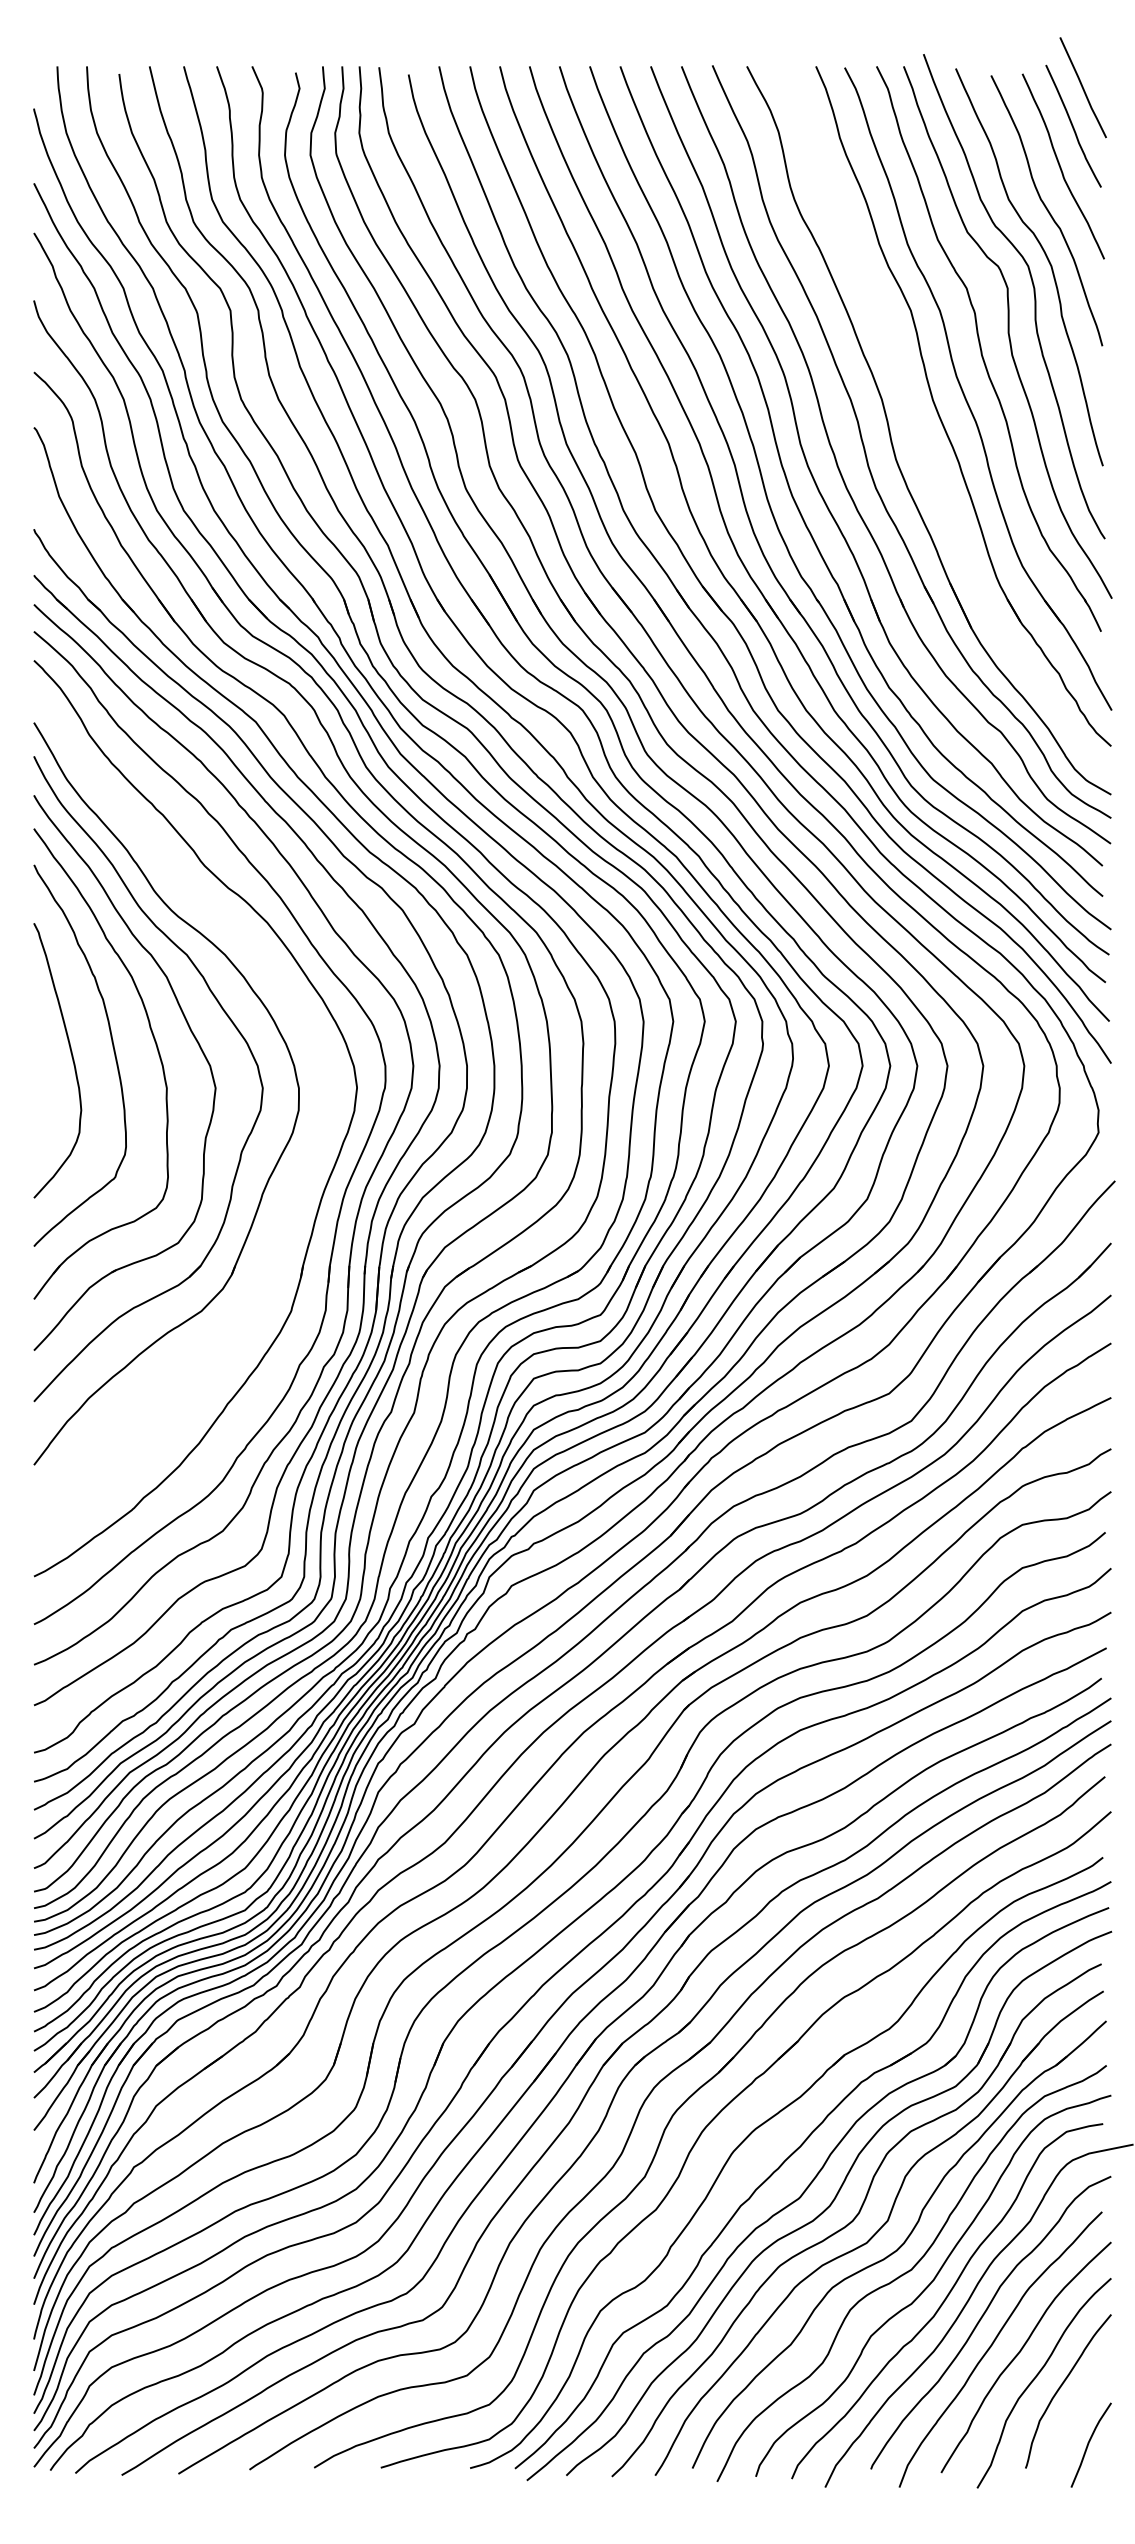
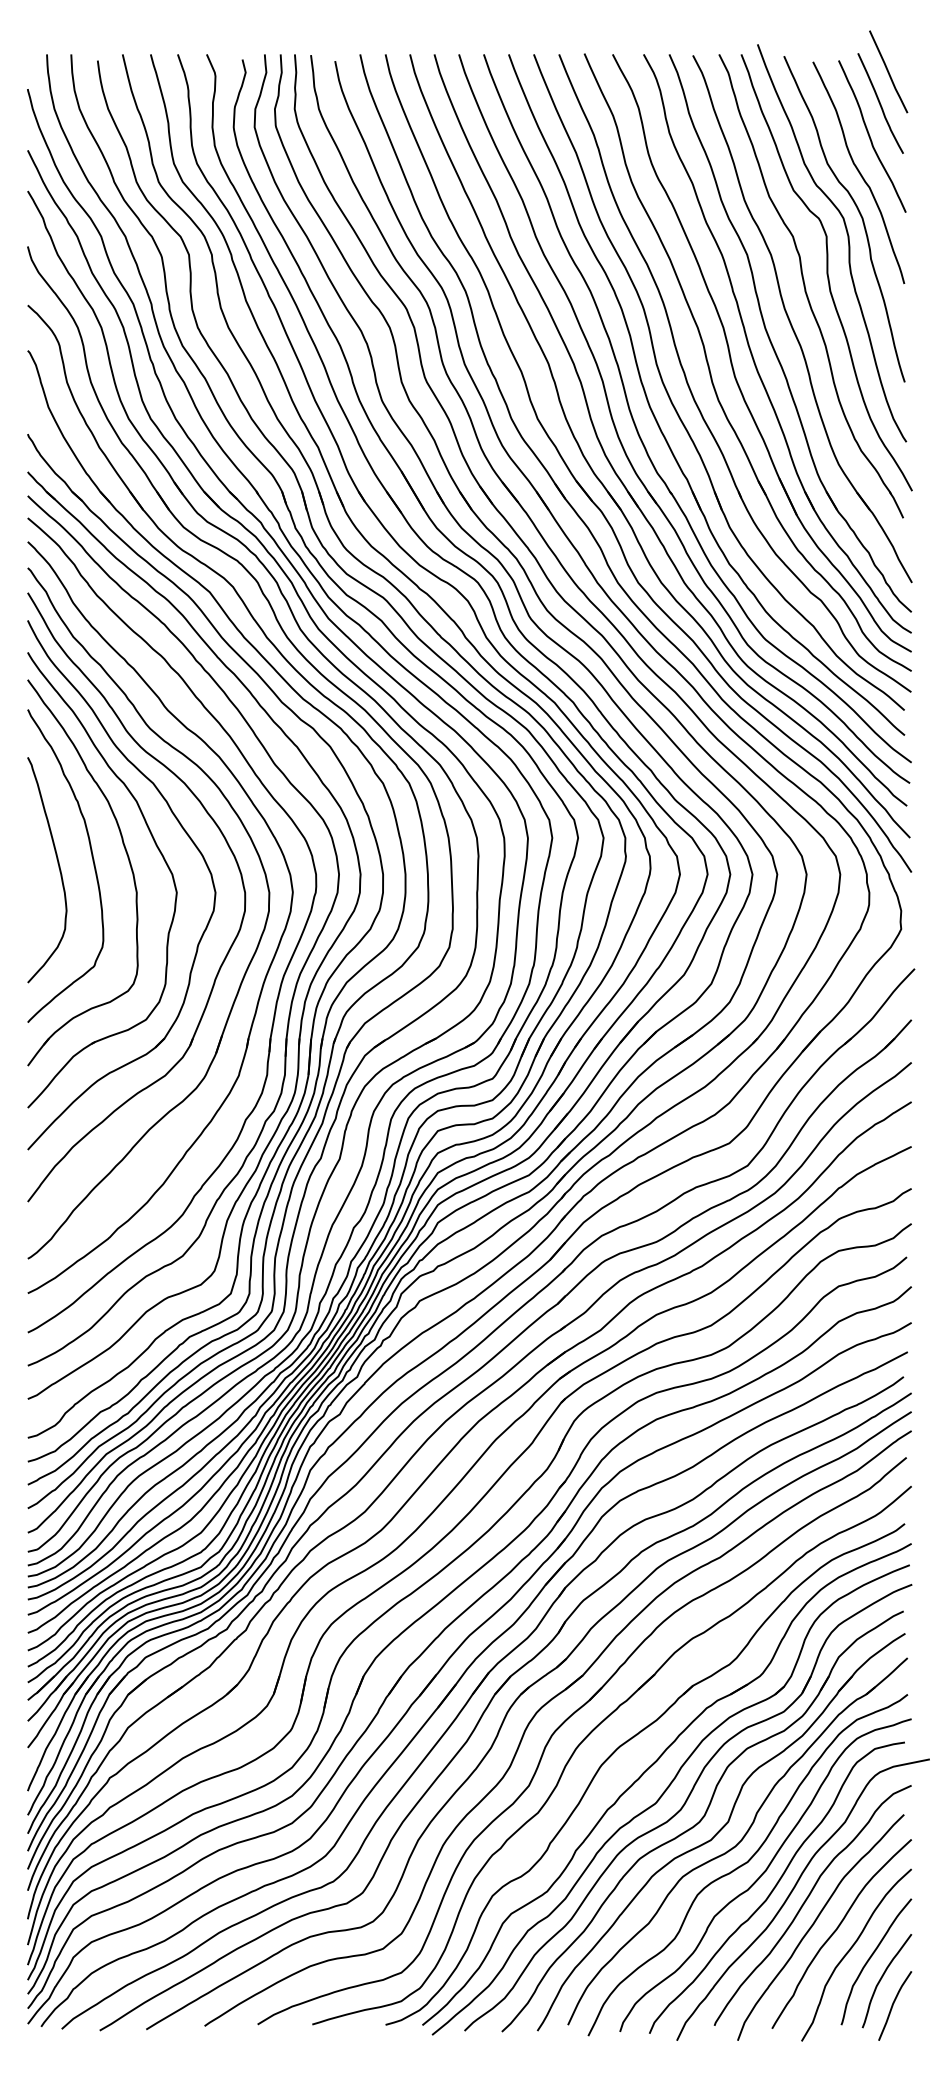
part: (916, 427) -> (751, 350), added
part: (304, 1172) -> (249, 961), added
curve: (1075, 2411) -> (882, 1978), added

